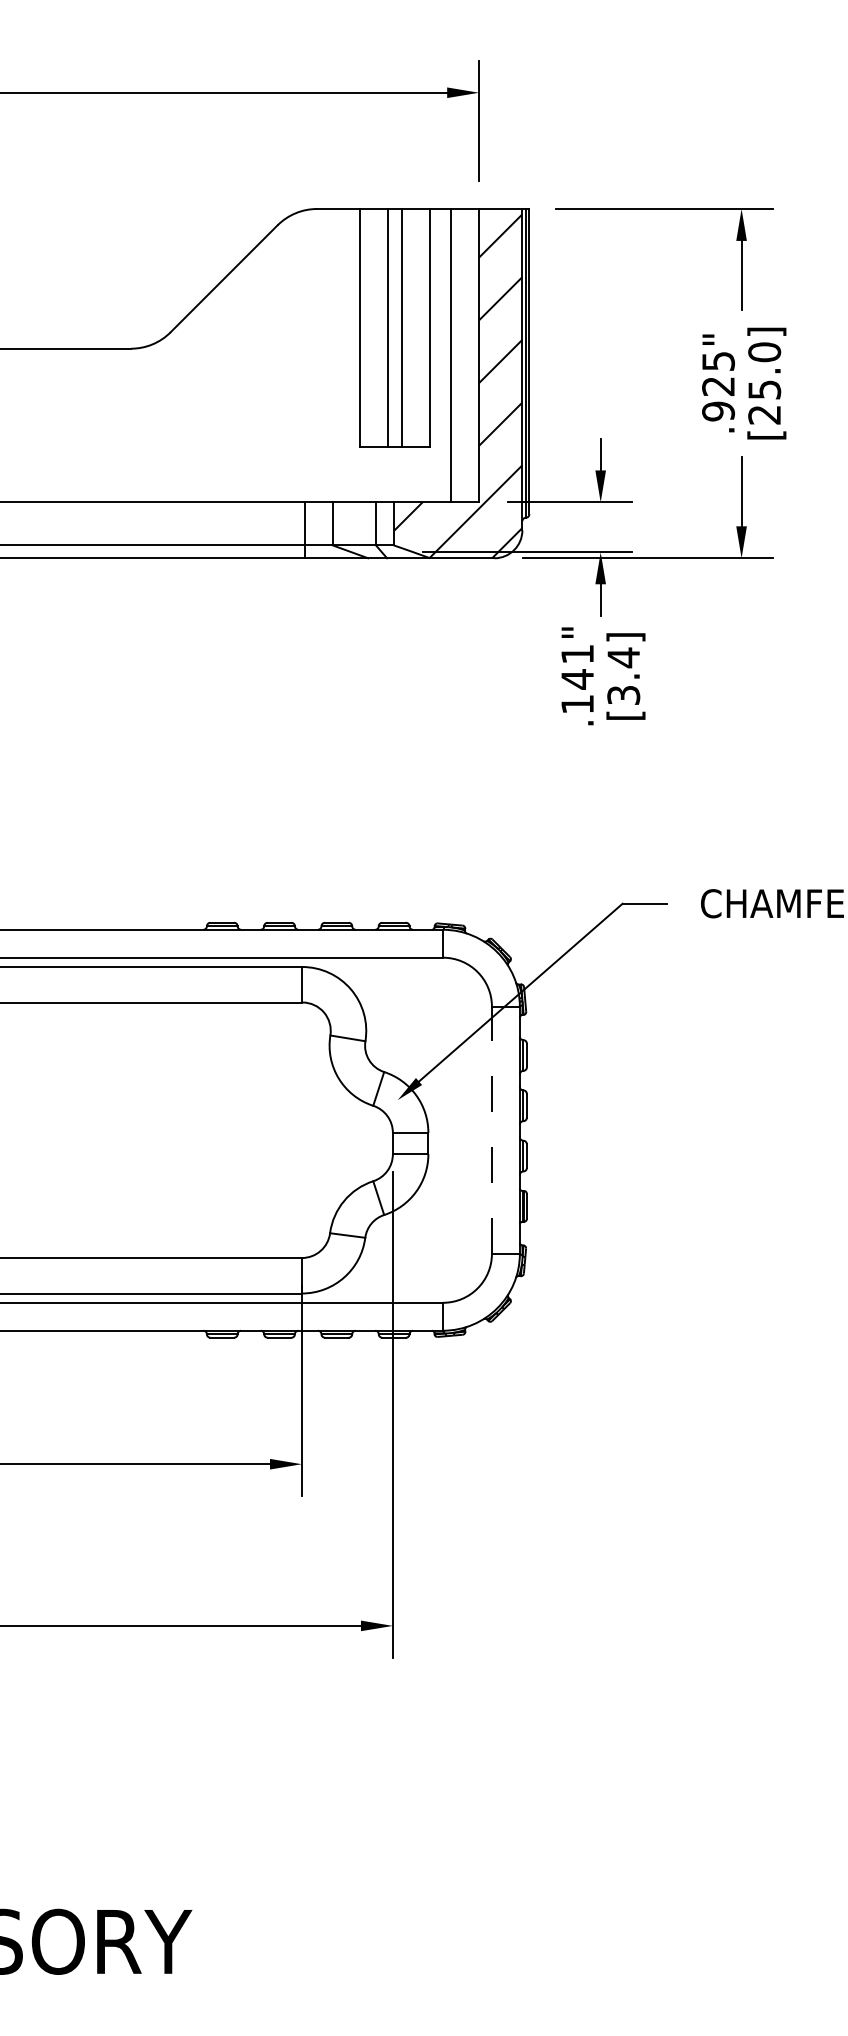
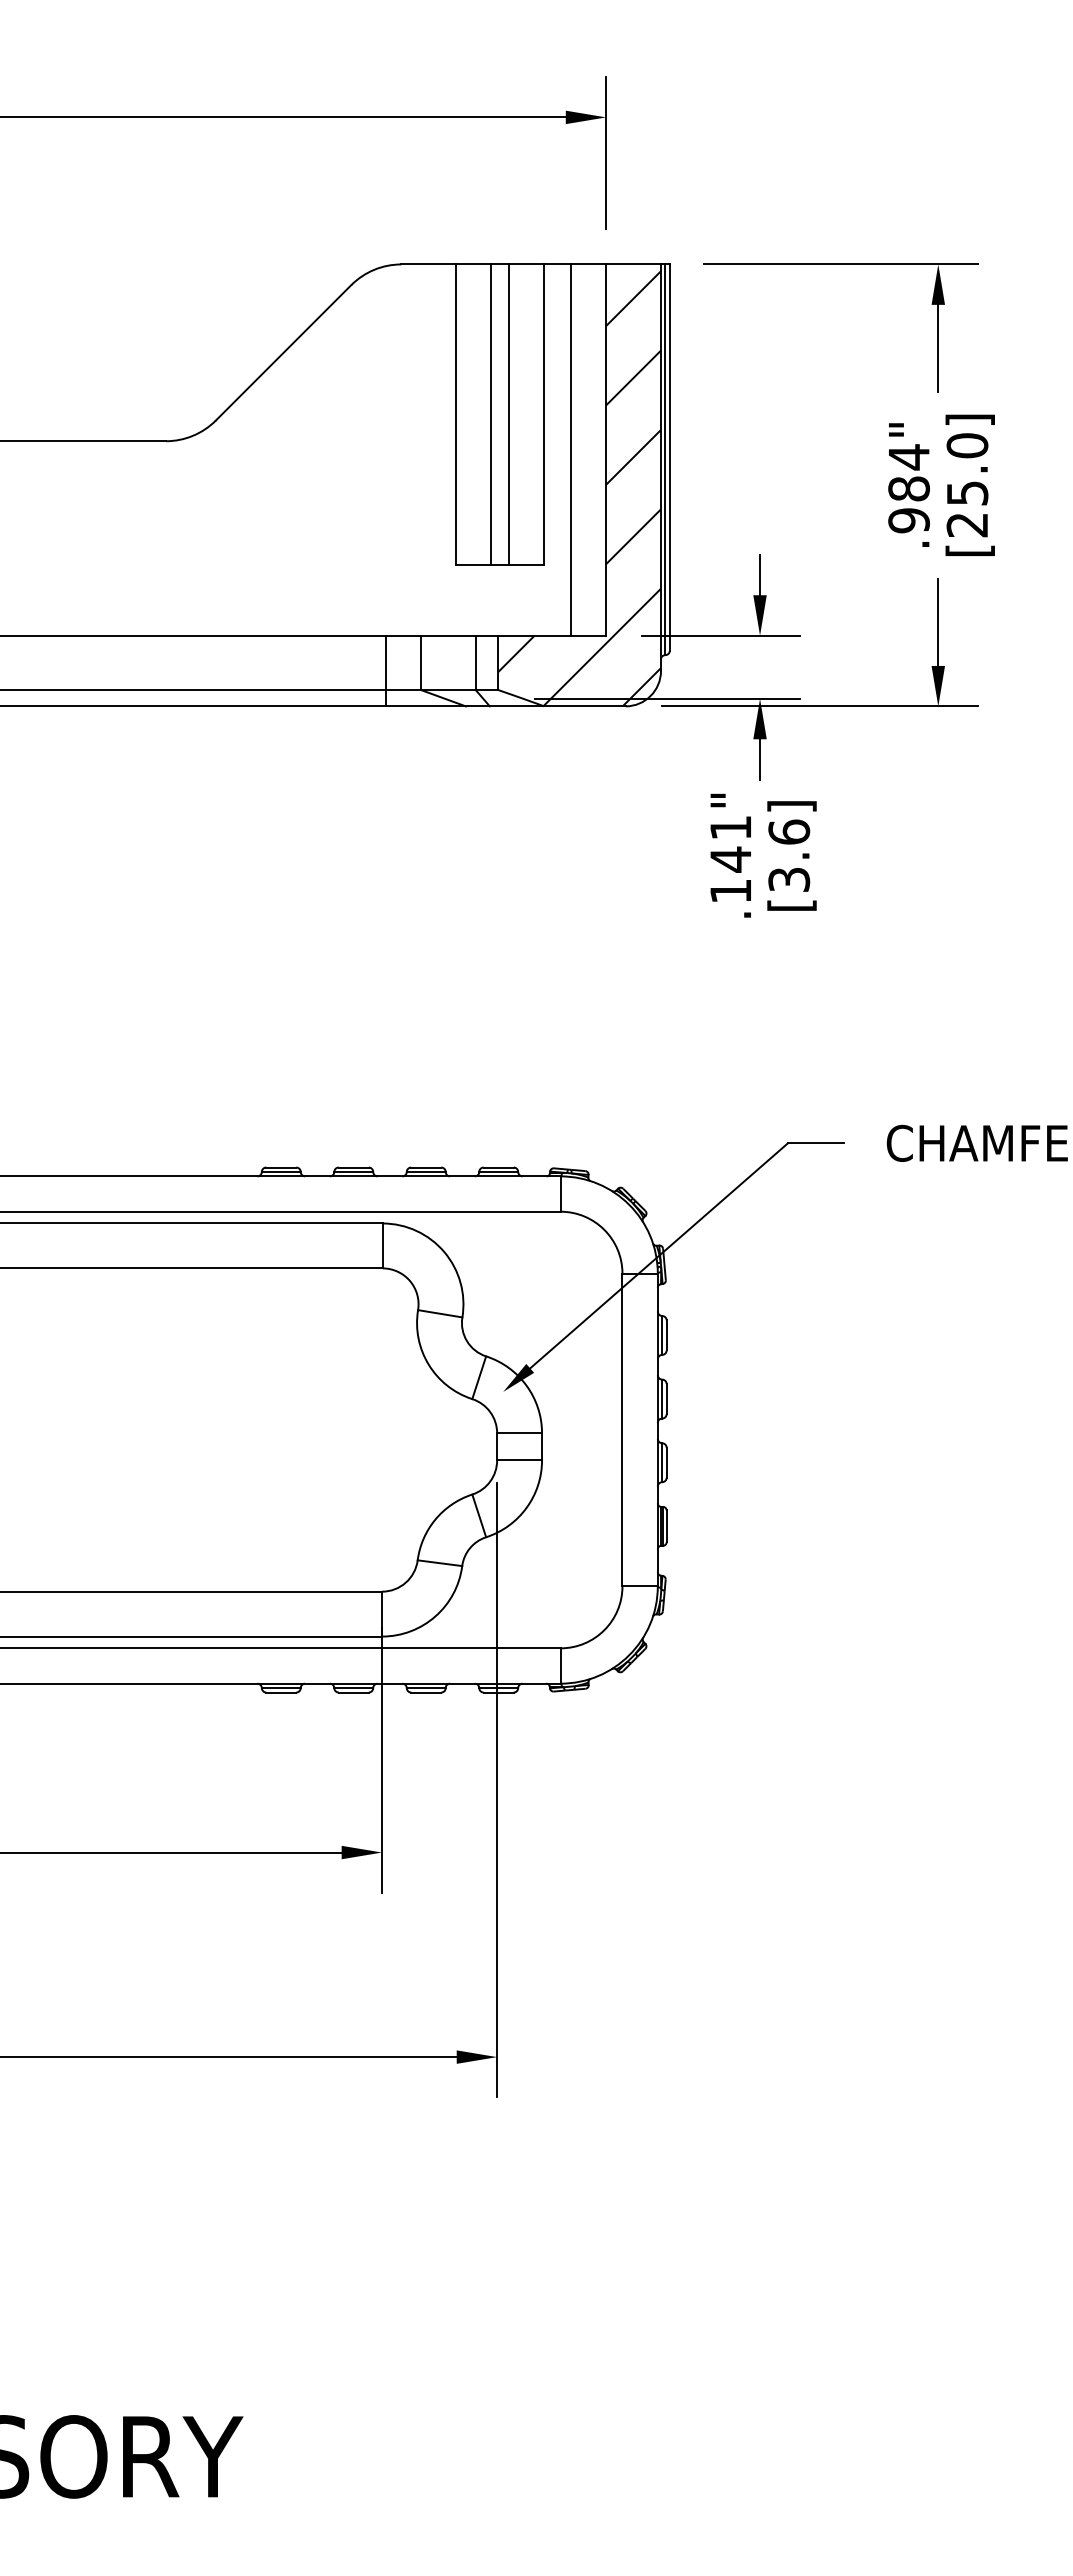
text: (718, 373) -> (909, 472), .925" -> .984"
text: (623, 657) -> (789, 832), [3.4] -> [3.6]
line: (491, 1129) -> (622, 1429), dashed -> solid

